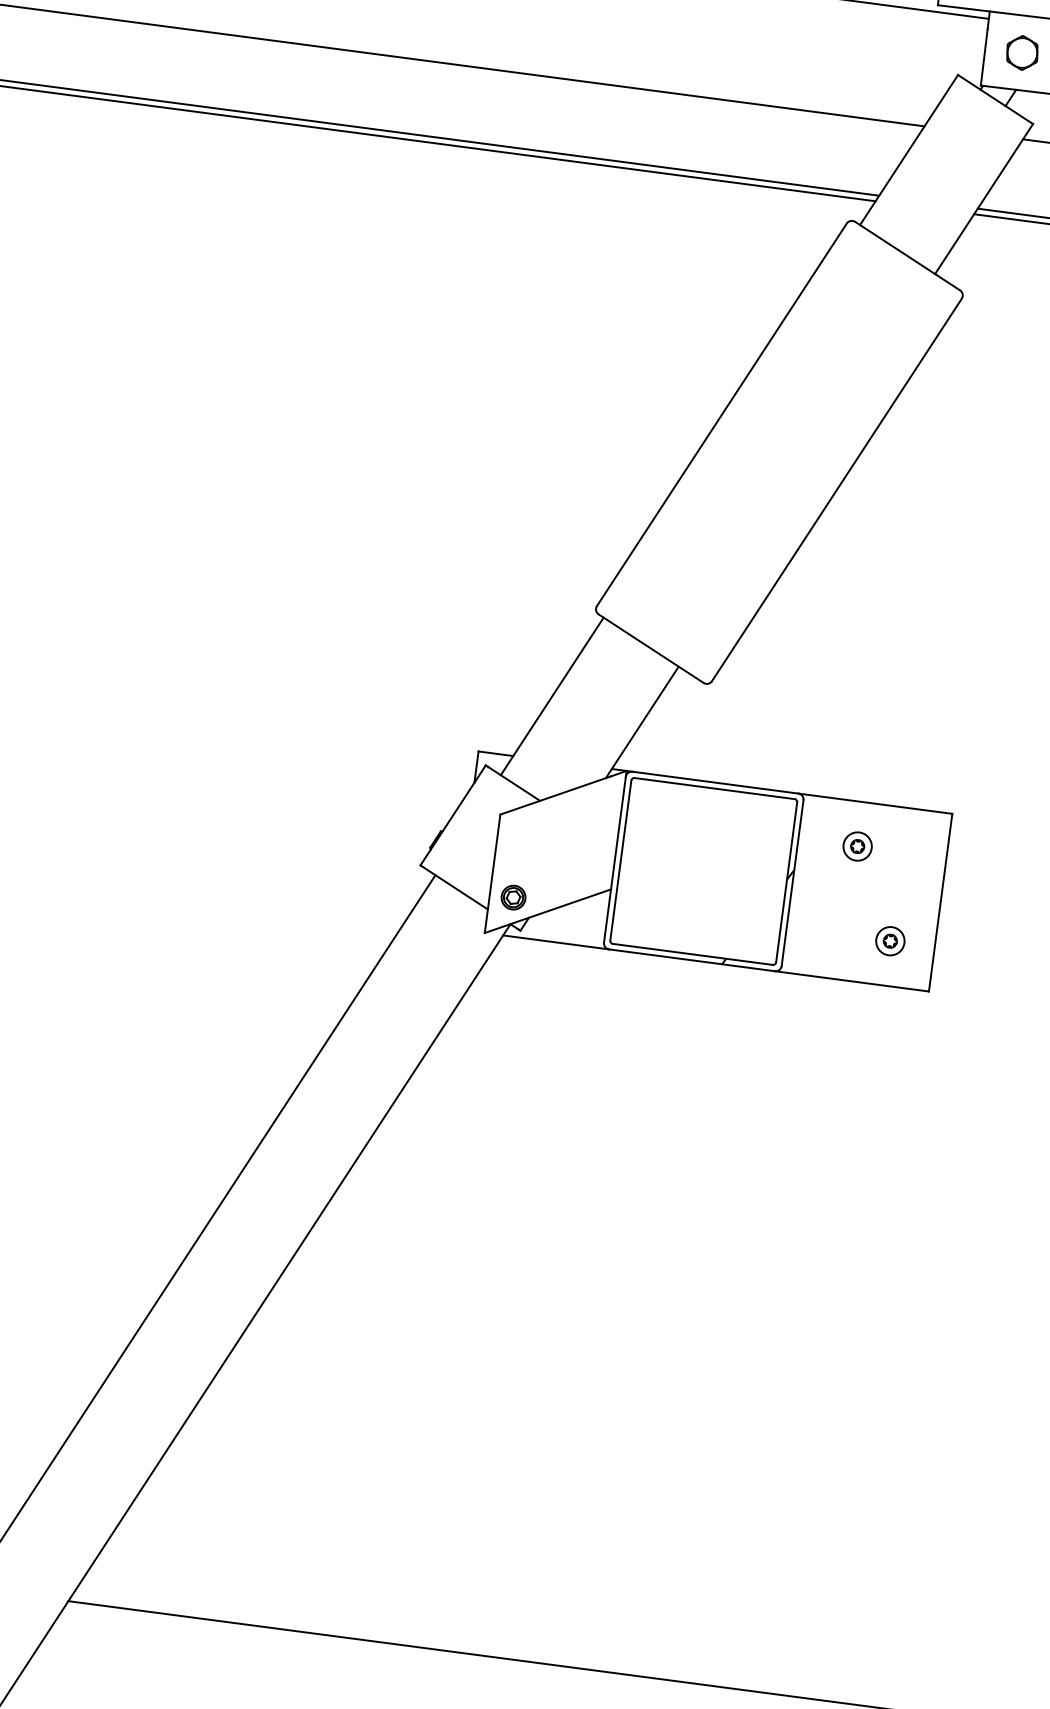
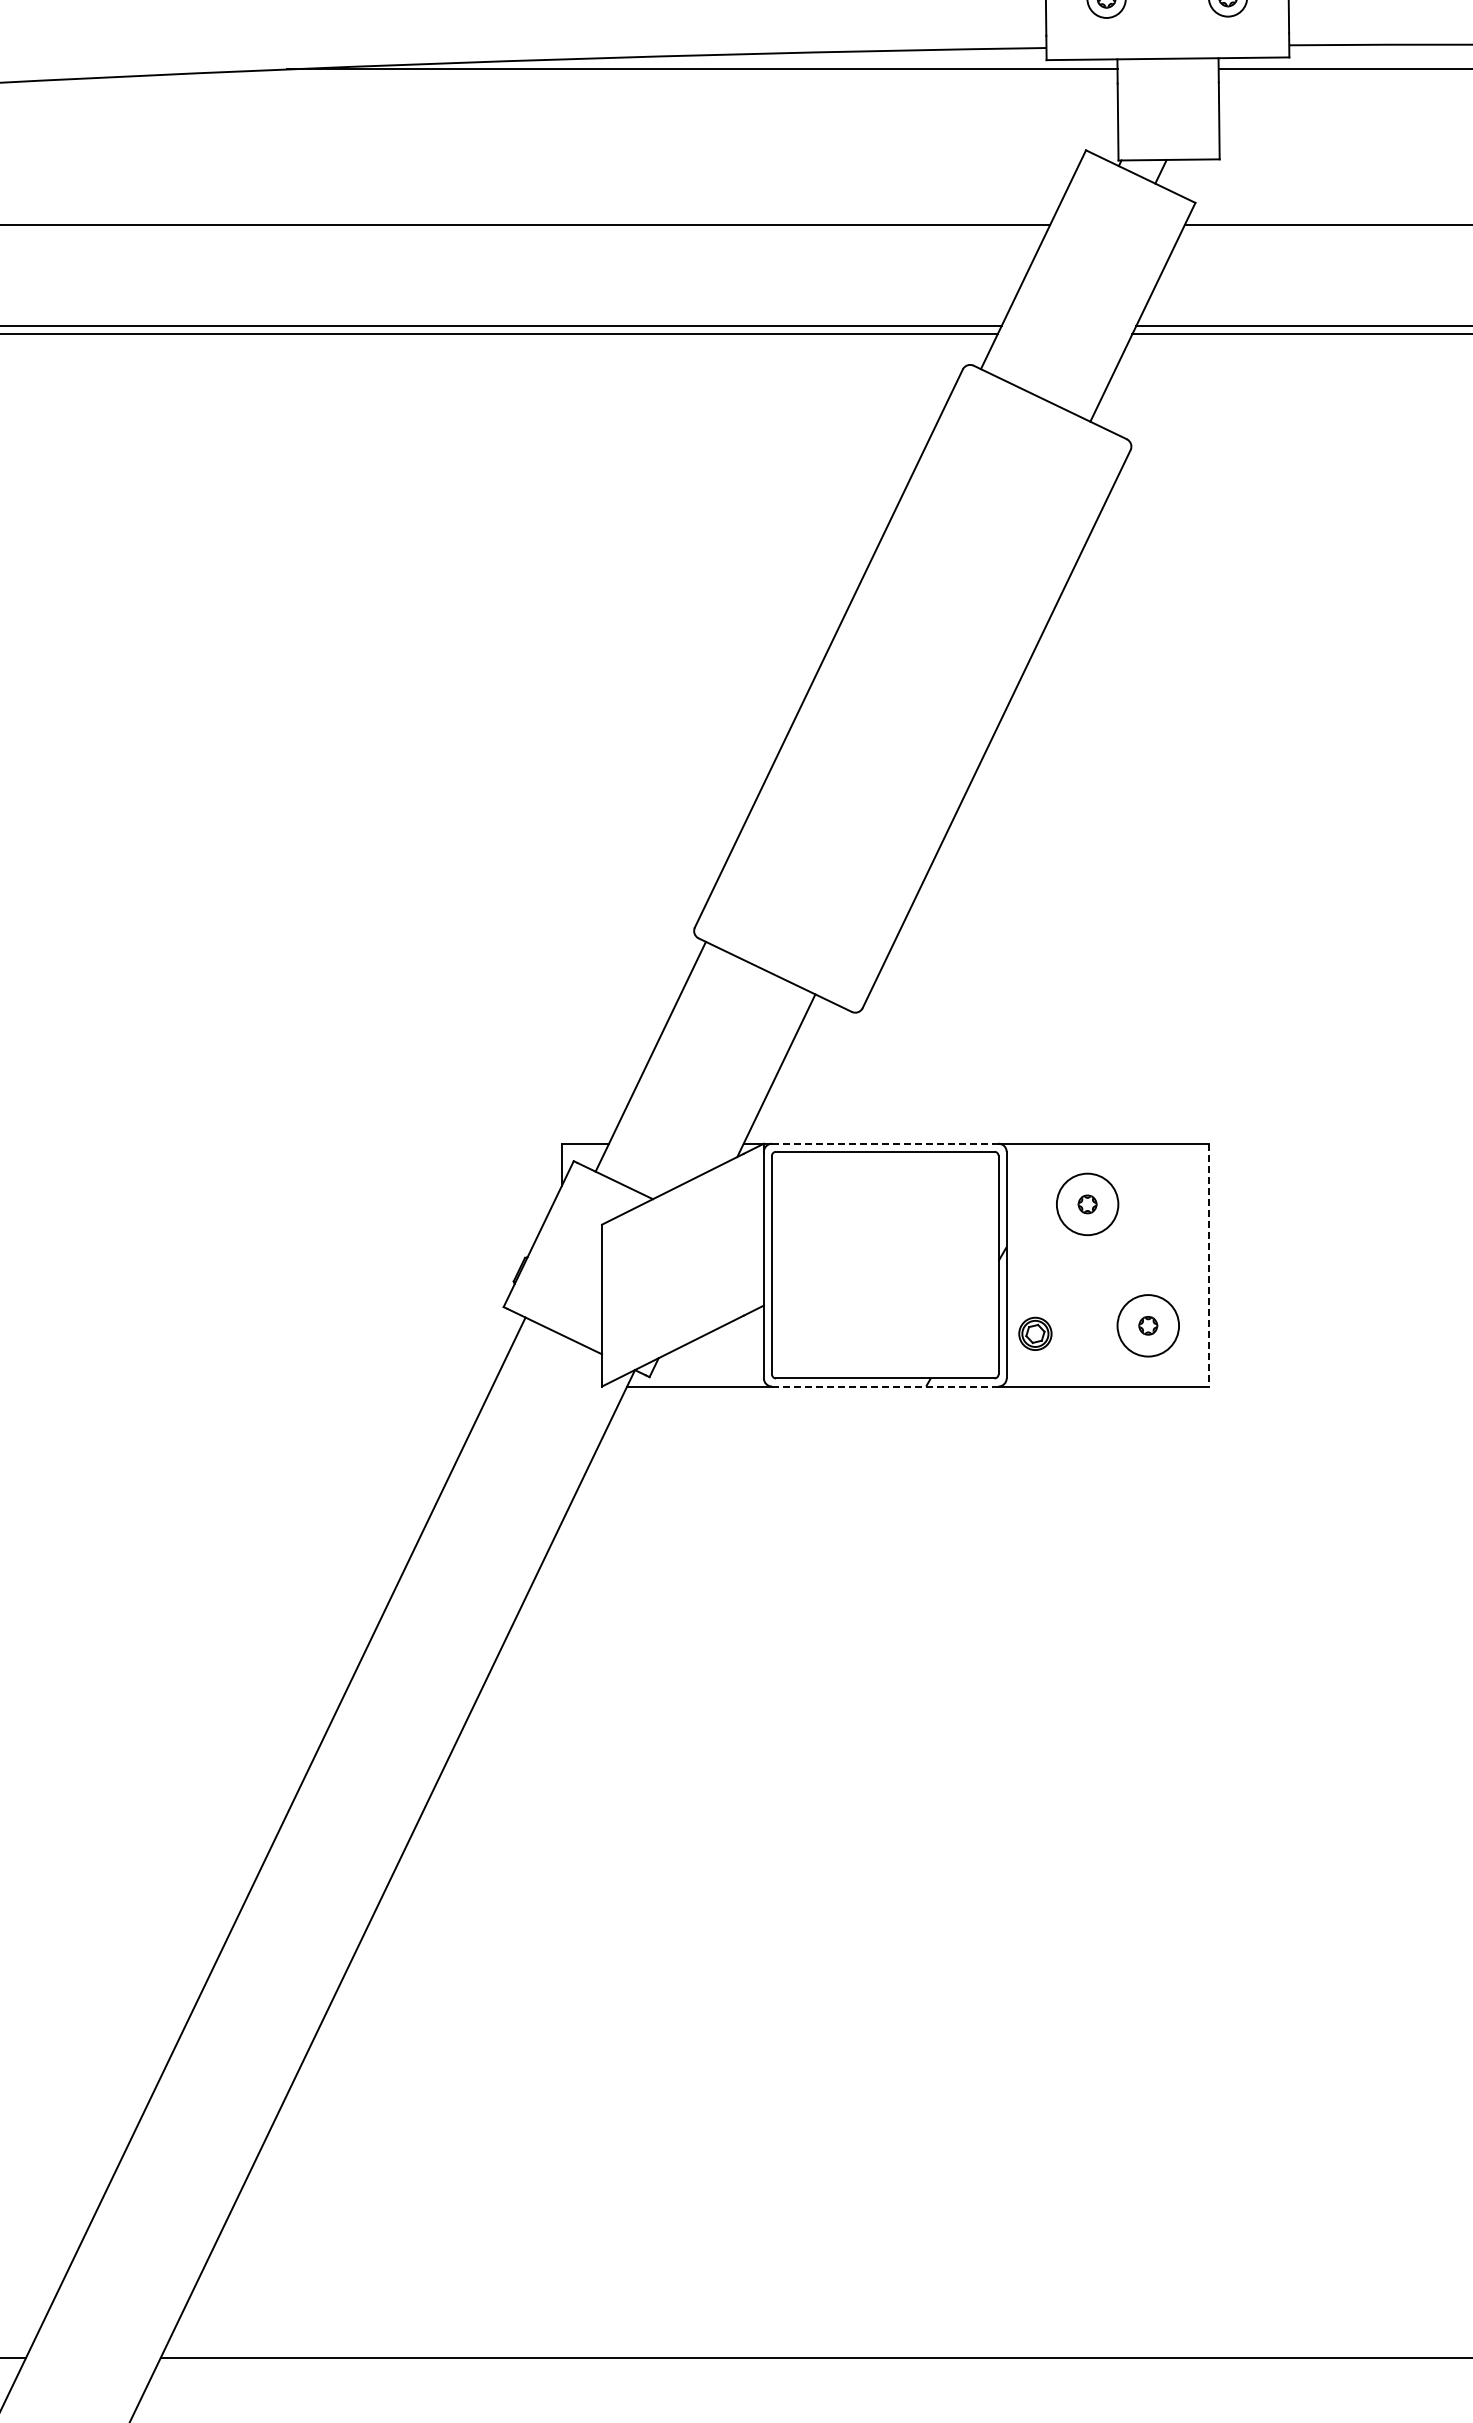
part: (1022, 53) -> (1168, 109), removed
line: (714, 782) -> (884, 1143), solid -> dashed
circle: (857, 846) -> (1087, 1204), size x1.6
part: (513, 897) -> (1035, 1333), moved
line: (940, 902) -> (1209, 1265), solid -> dashed
circle: (890, 941) -> (1148, 1325), size x1.6
line: (692, 960) -> (885, 1386), solid -> dashed

